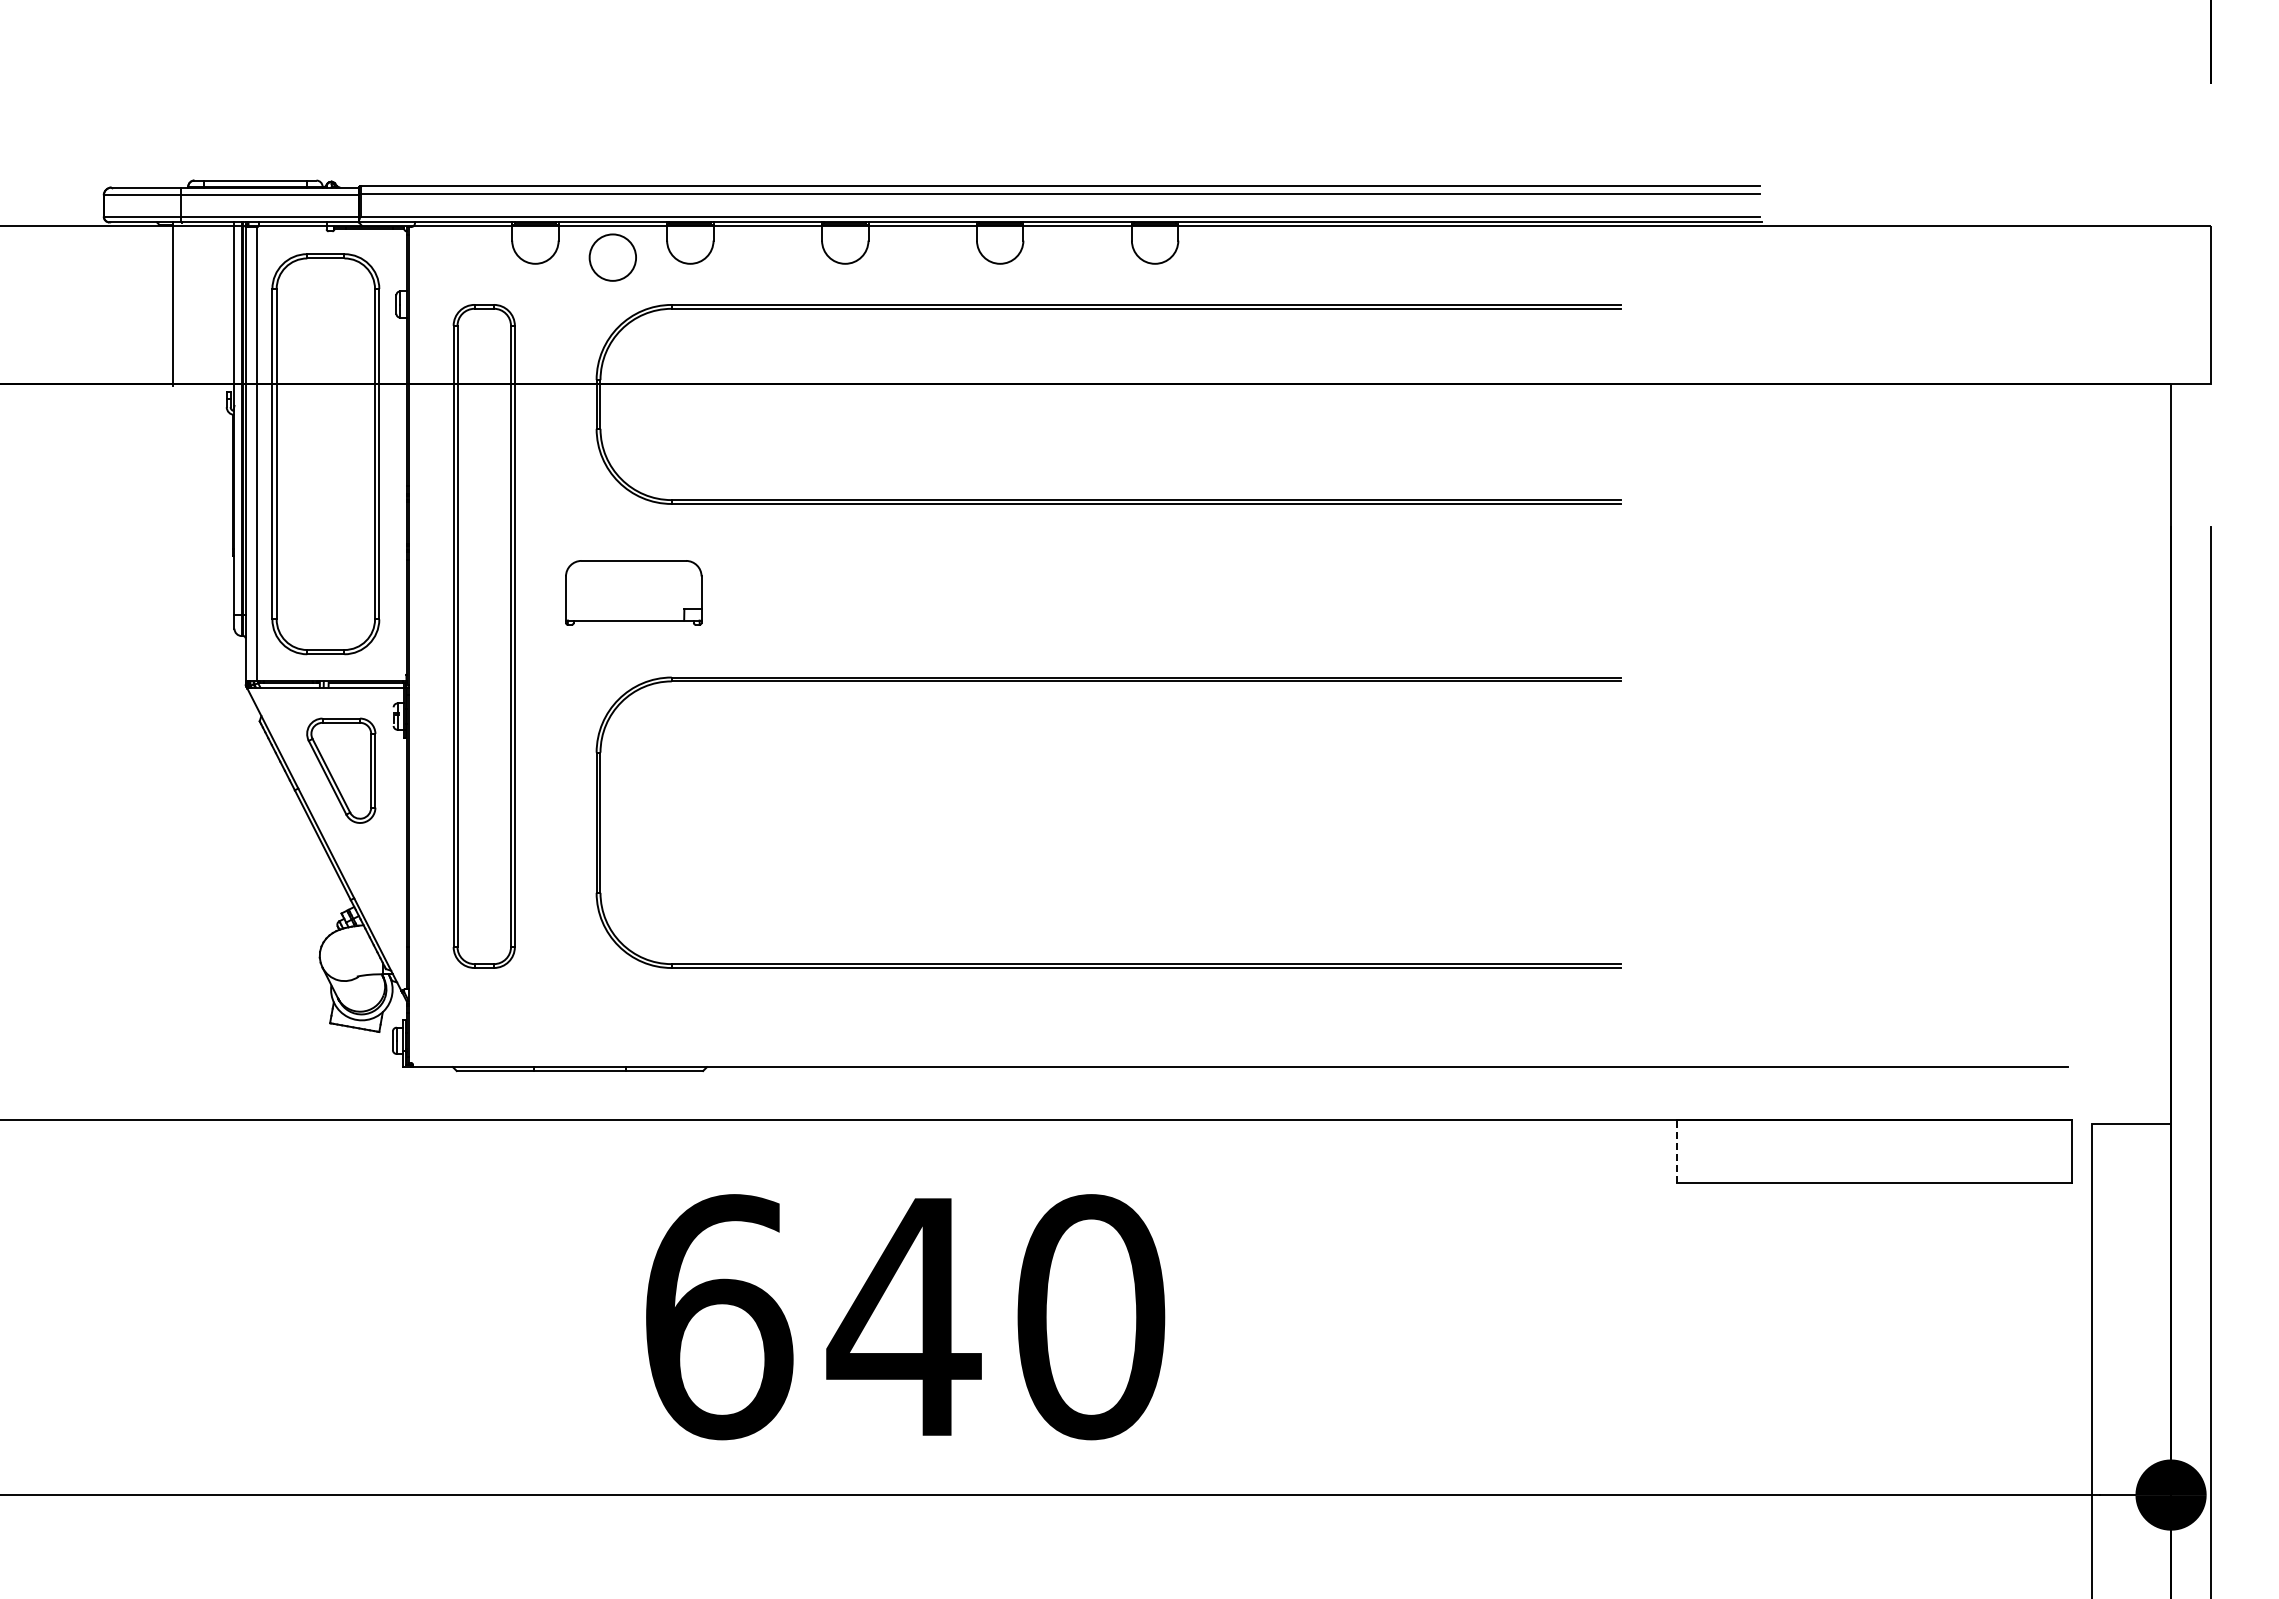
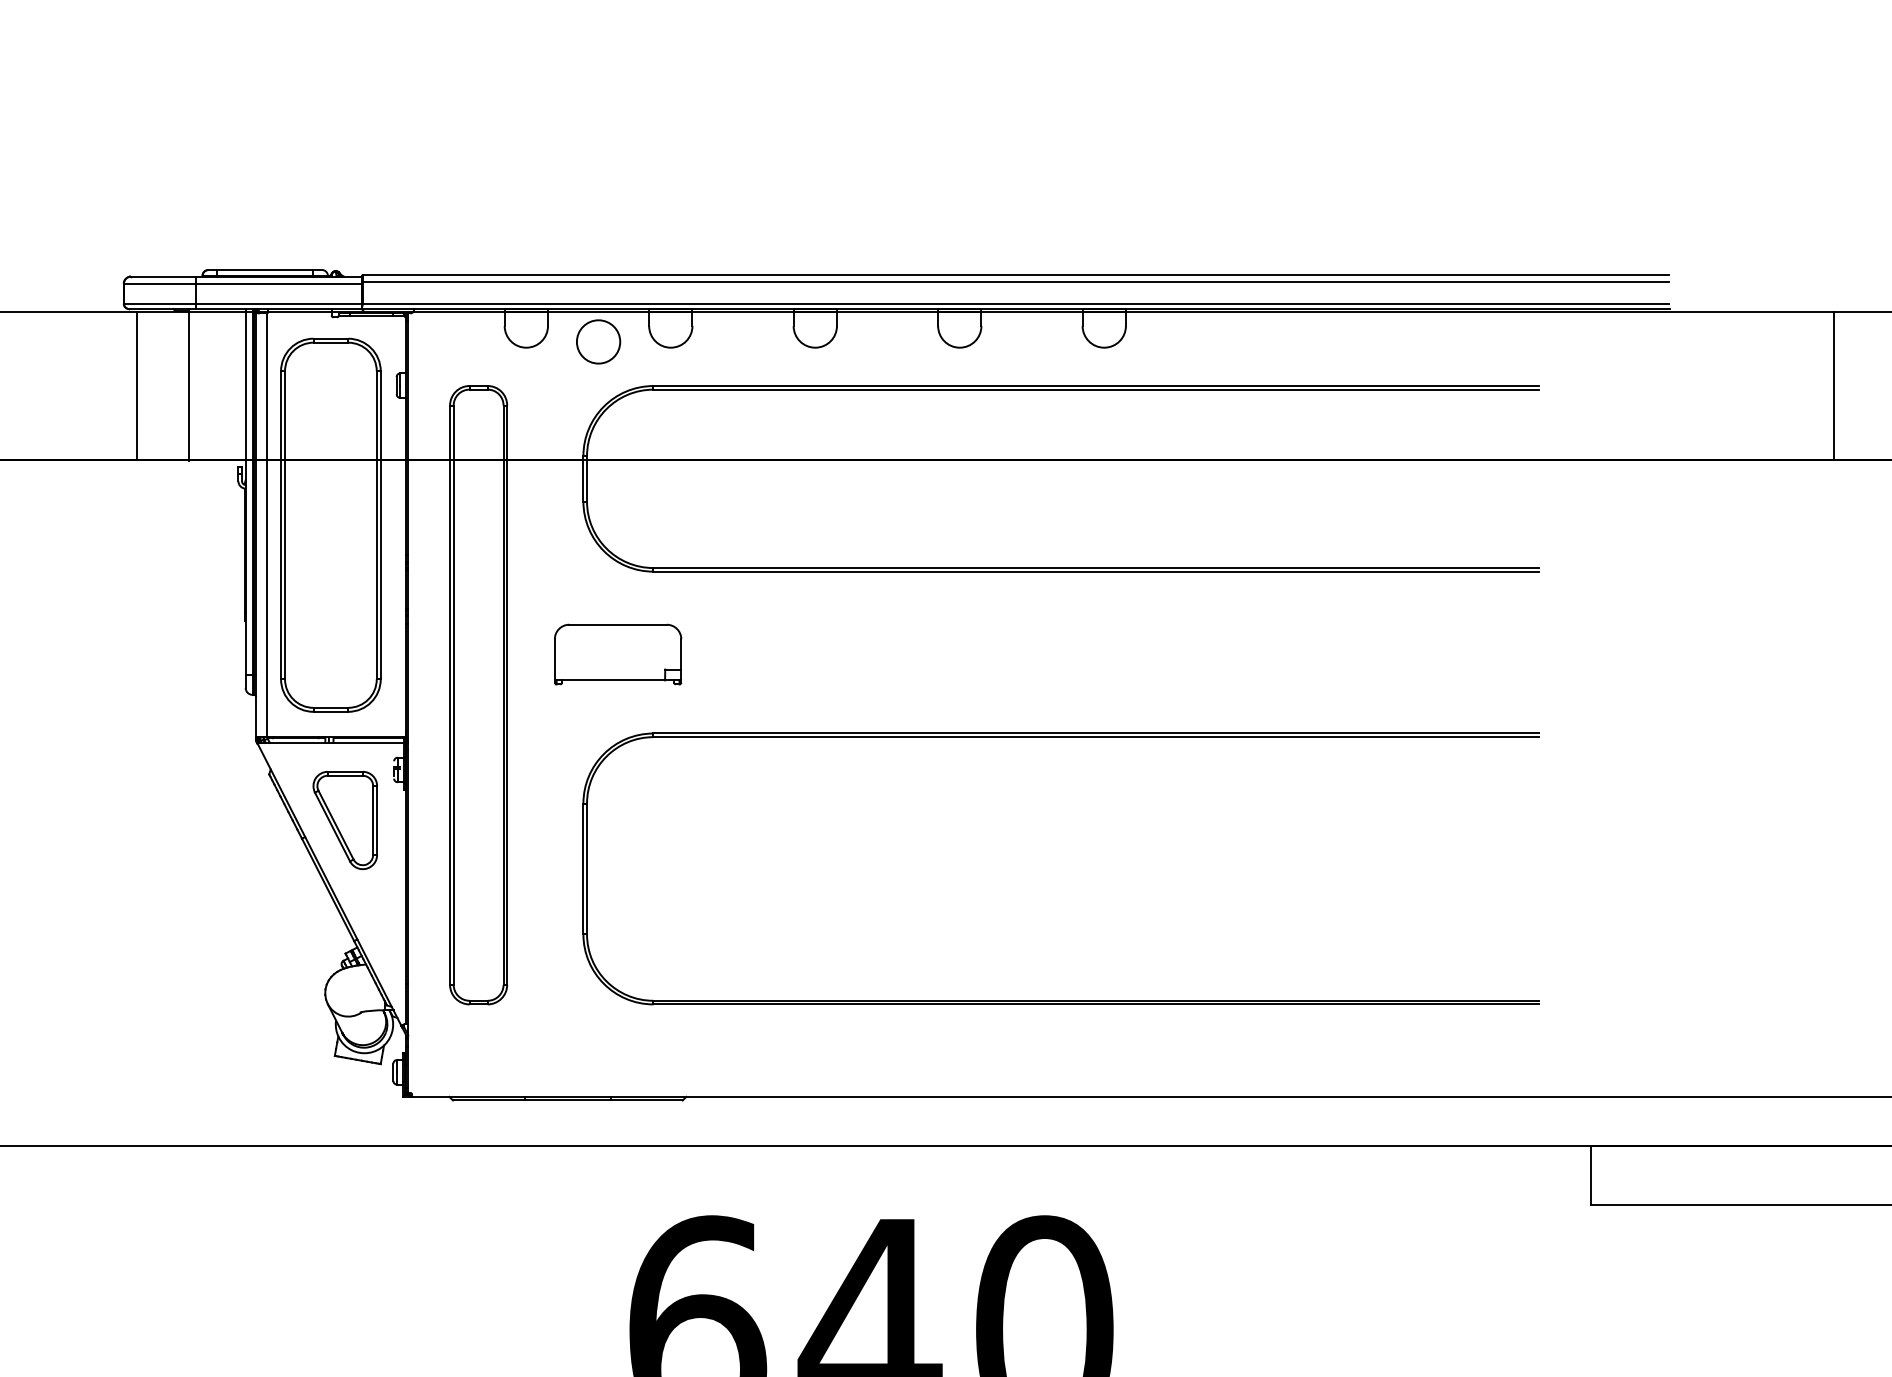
line: (117, 304) -> (136, 385), added
line: (1937, 304) -> (1833, 385), added
line: (1676, 1151) -> (1590, 1175), dashed -> solid

